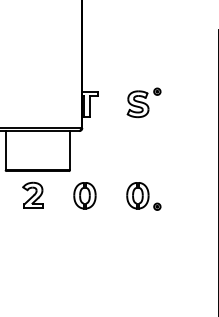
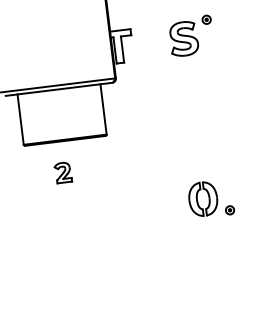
part: (32, 194) -> (62, 171), size x0.6
part: (84, 195) -> (129, 164), removed
part: (143, 196) -> (210, 199), moved

